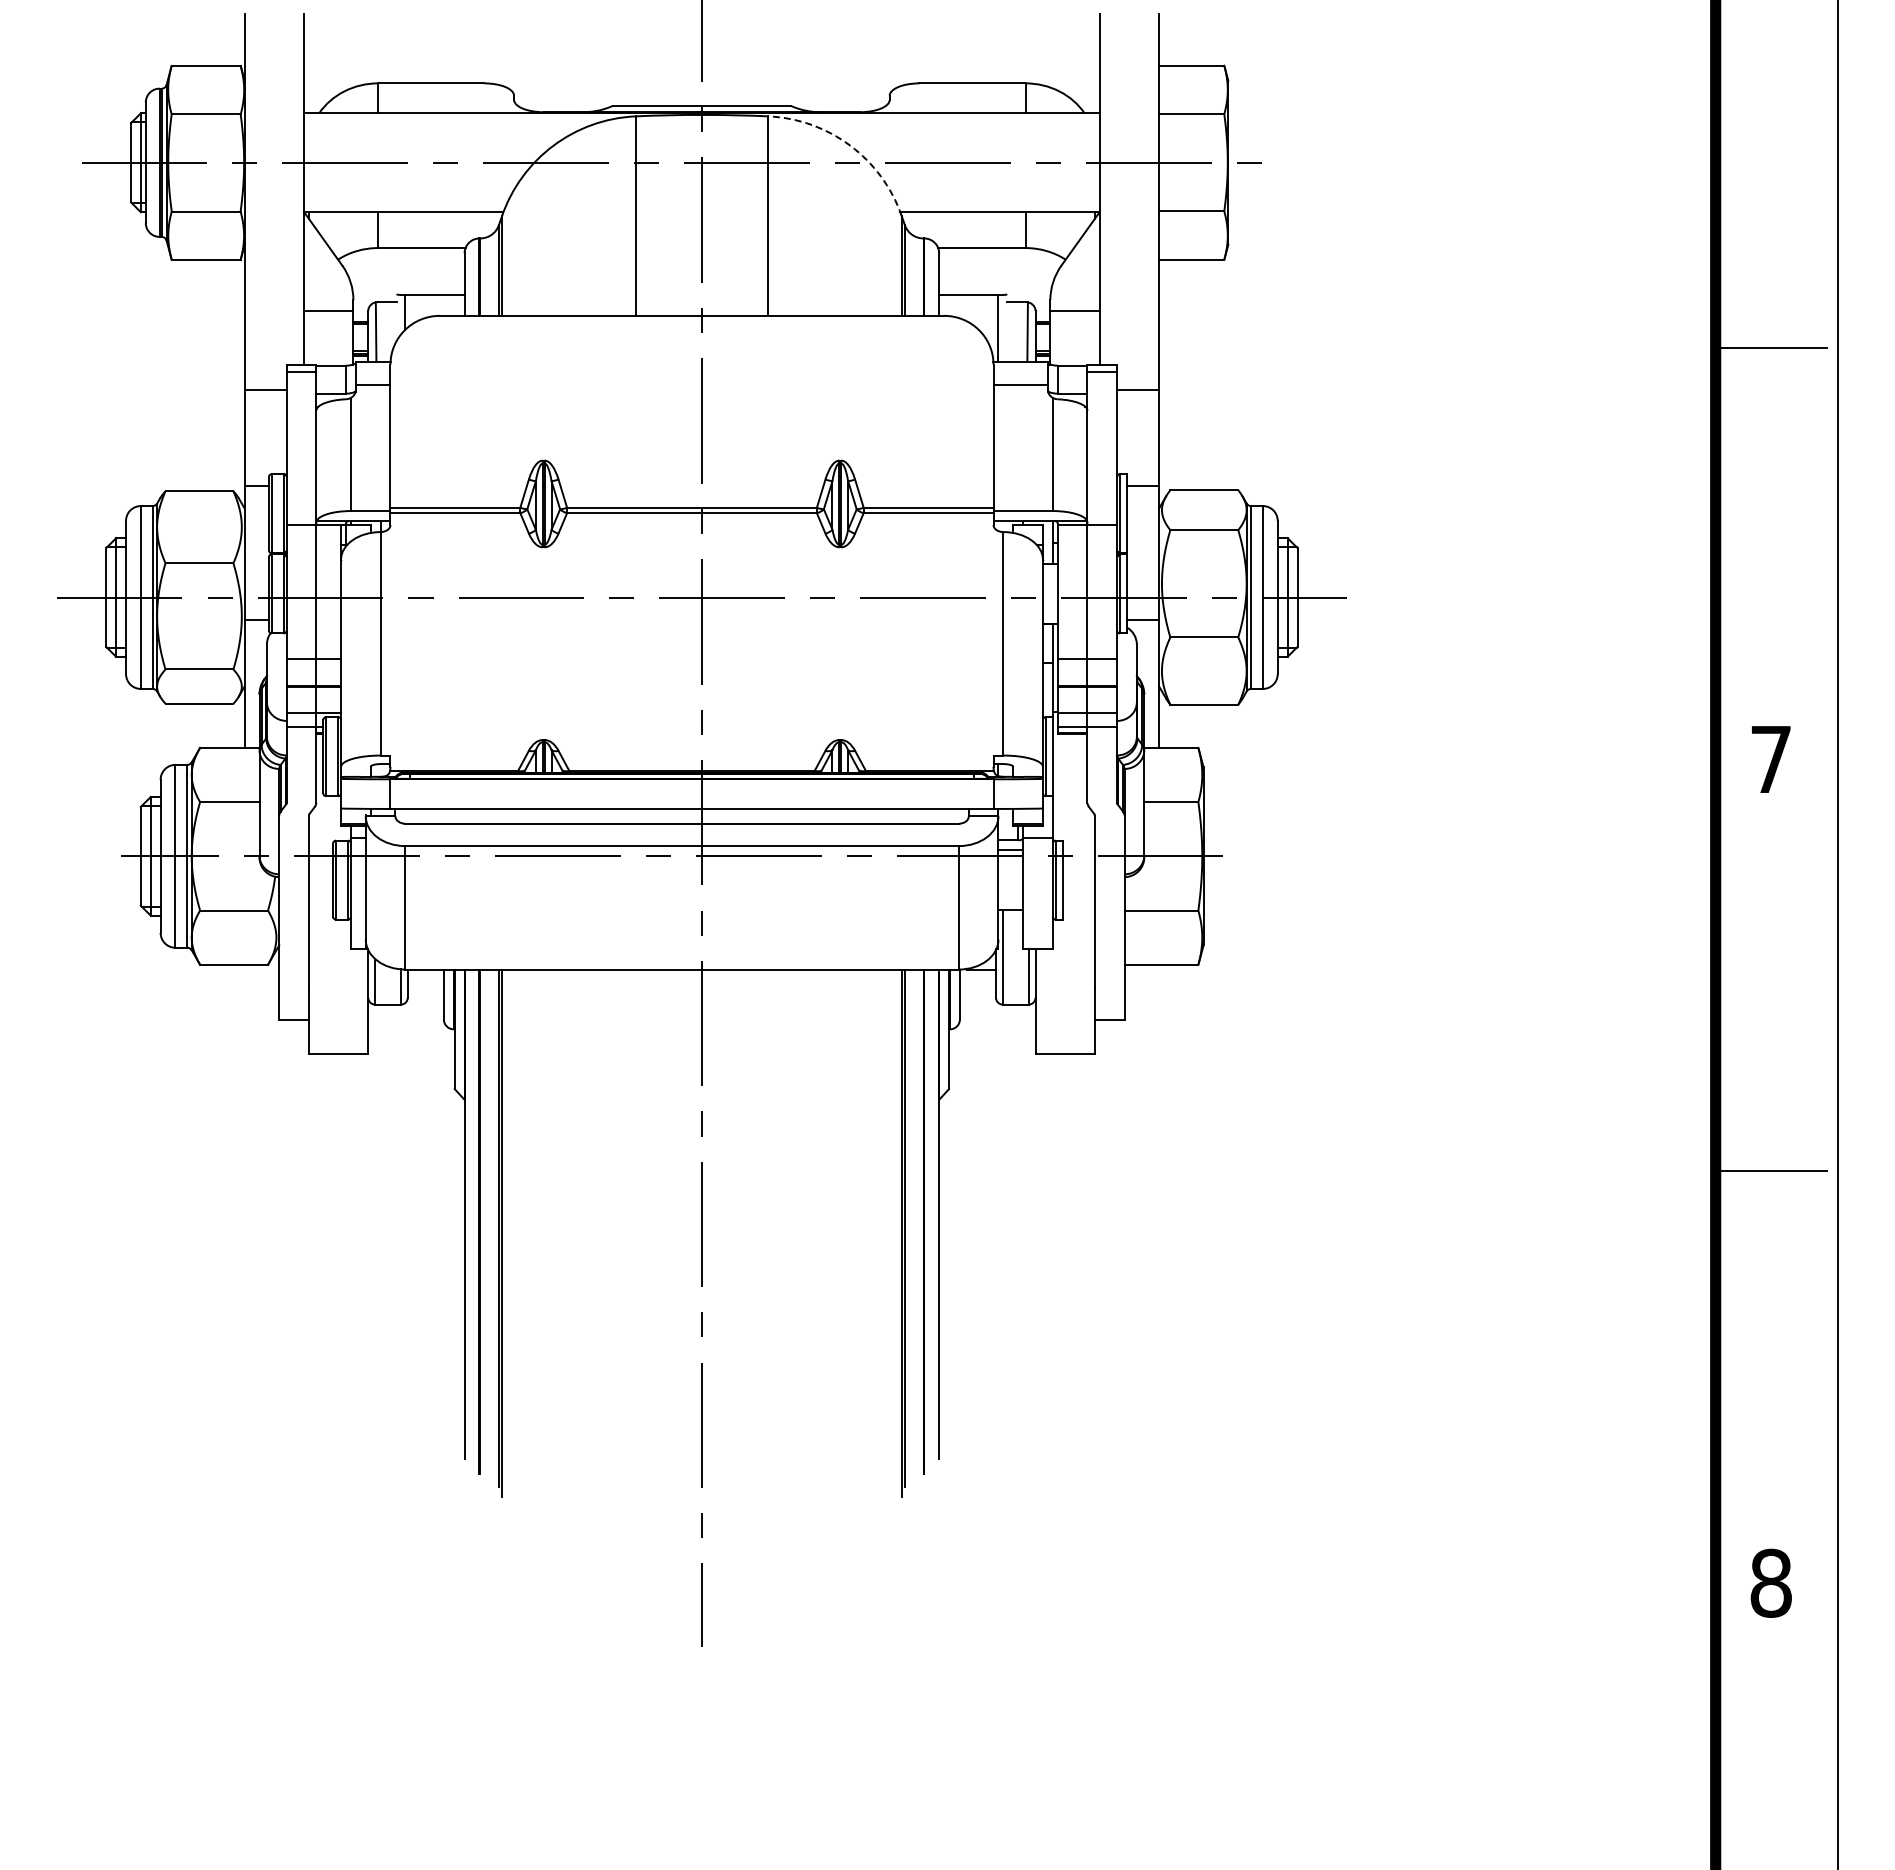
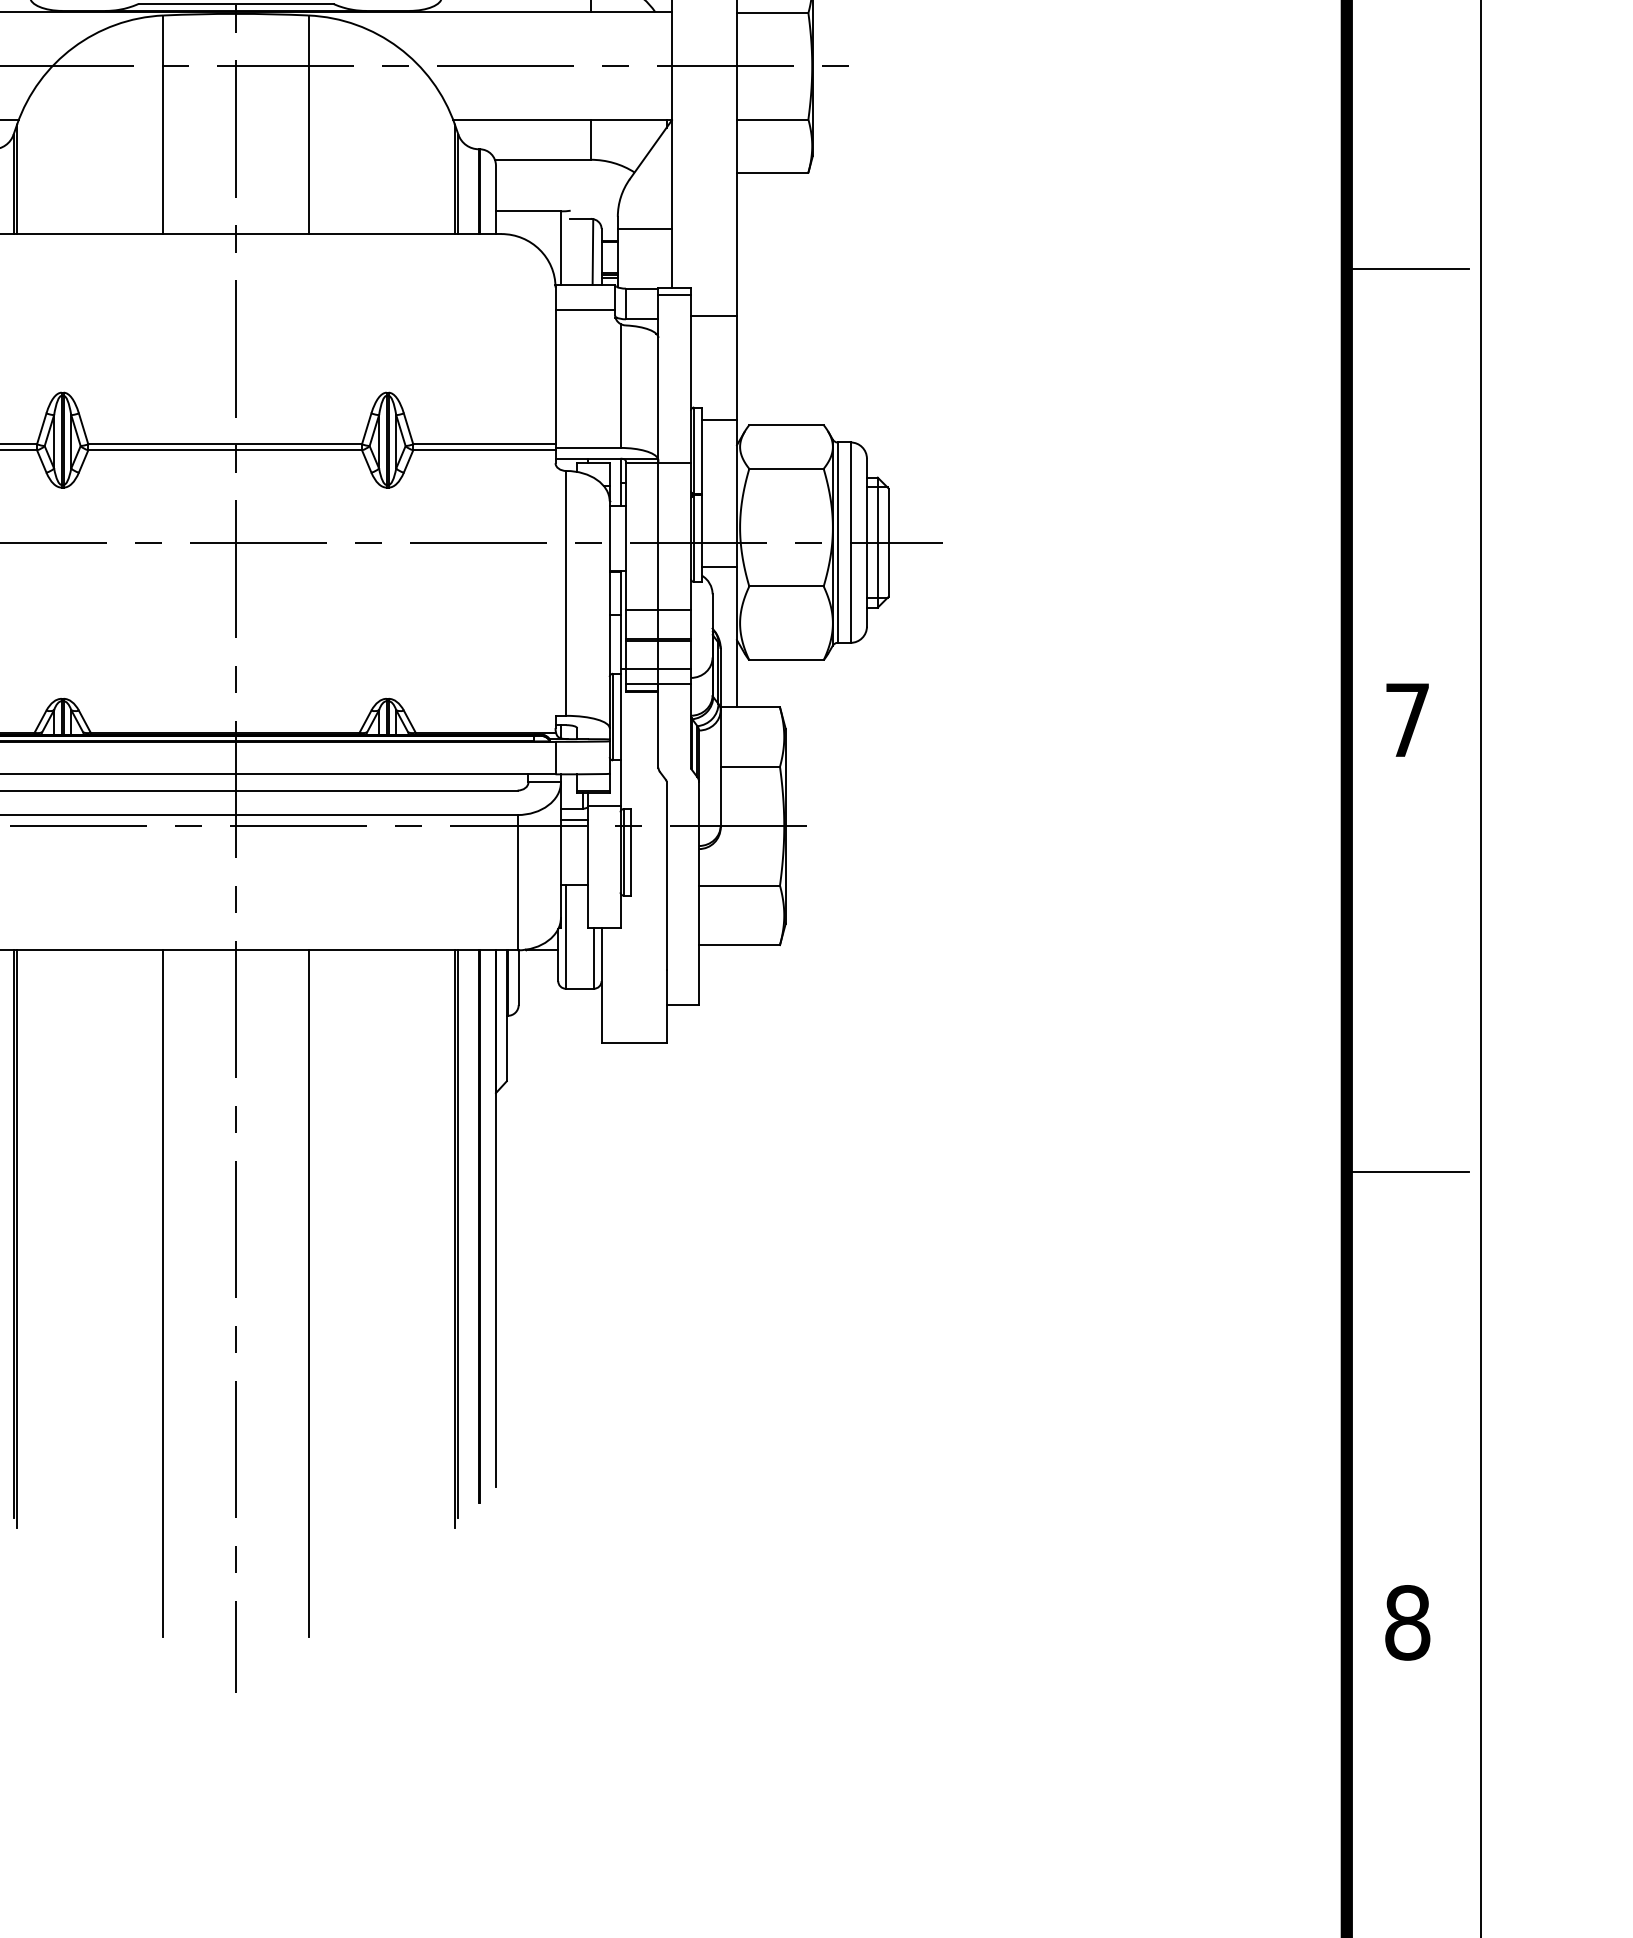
arc: (850, 145) -> (398, 47), dashed -> solid
line: (635, 1282) -> (163, 1293), added
line: (768, 1282) -> (308, 1293), added

